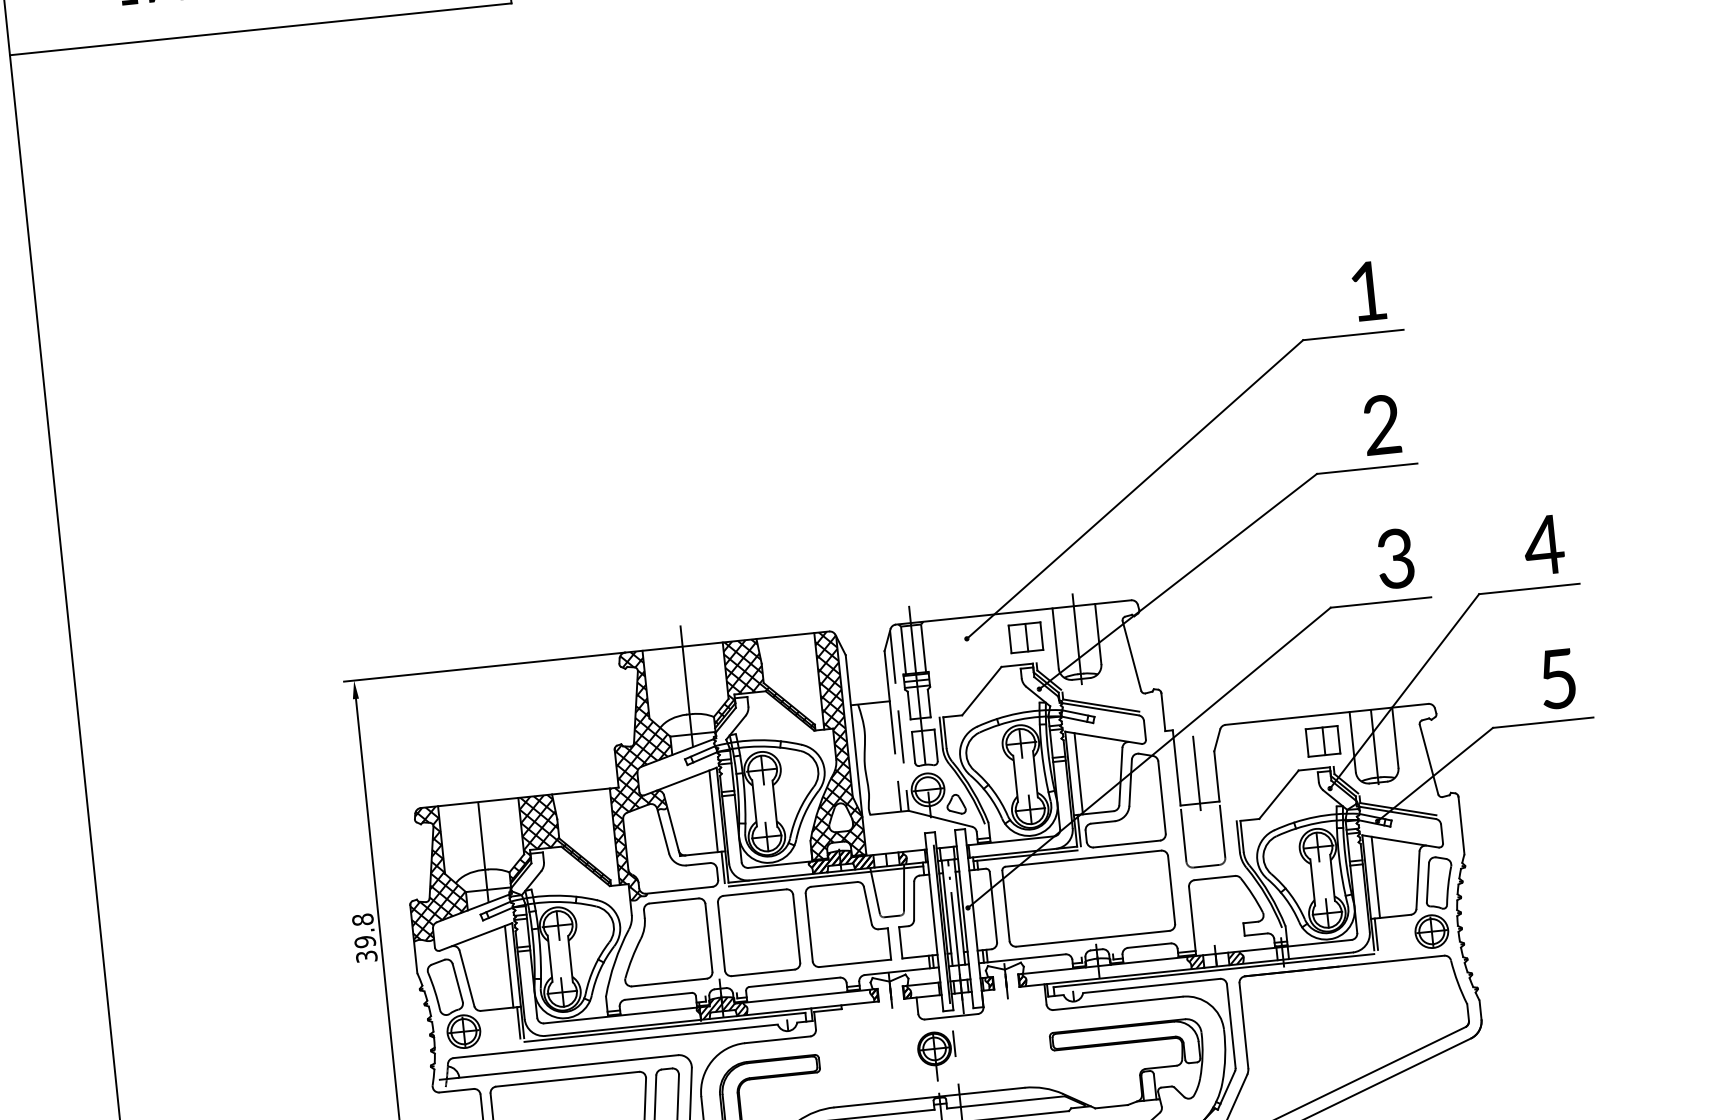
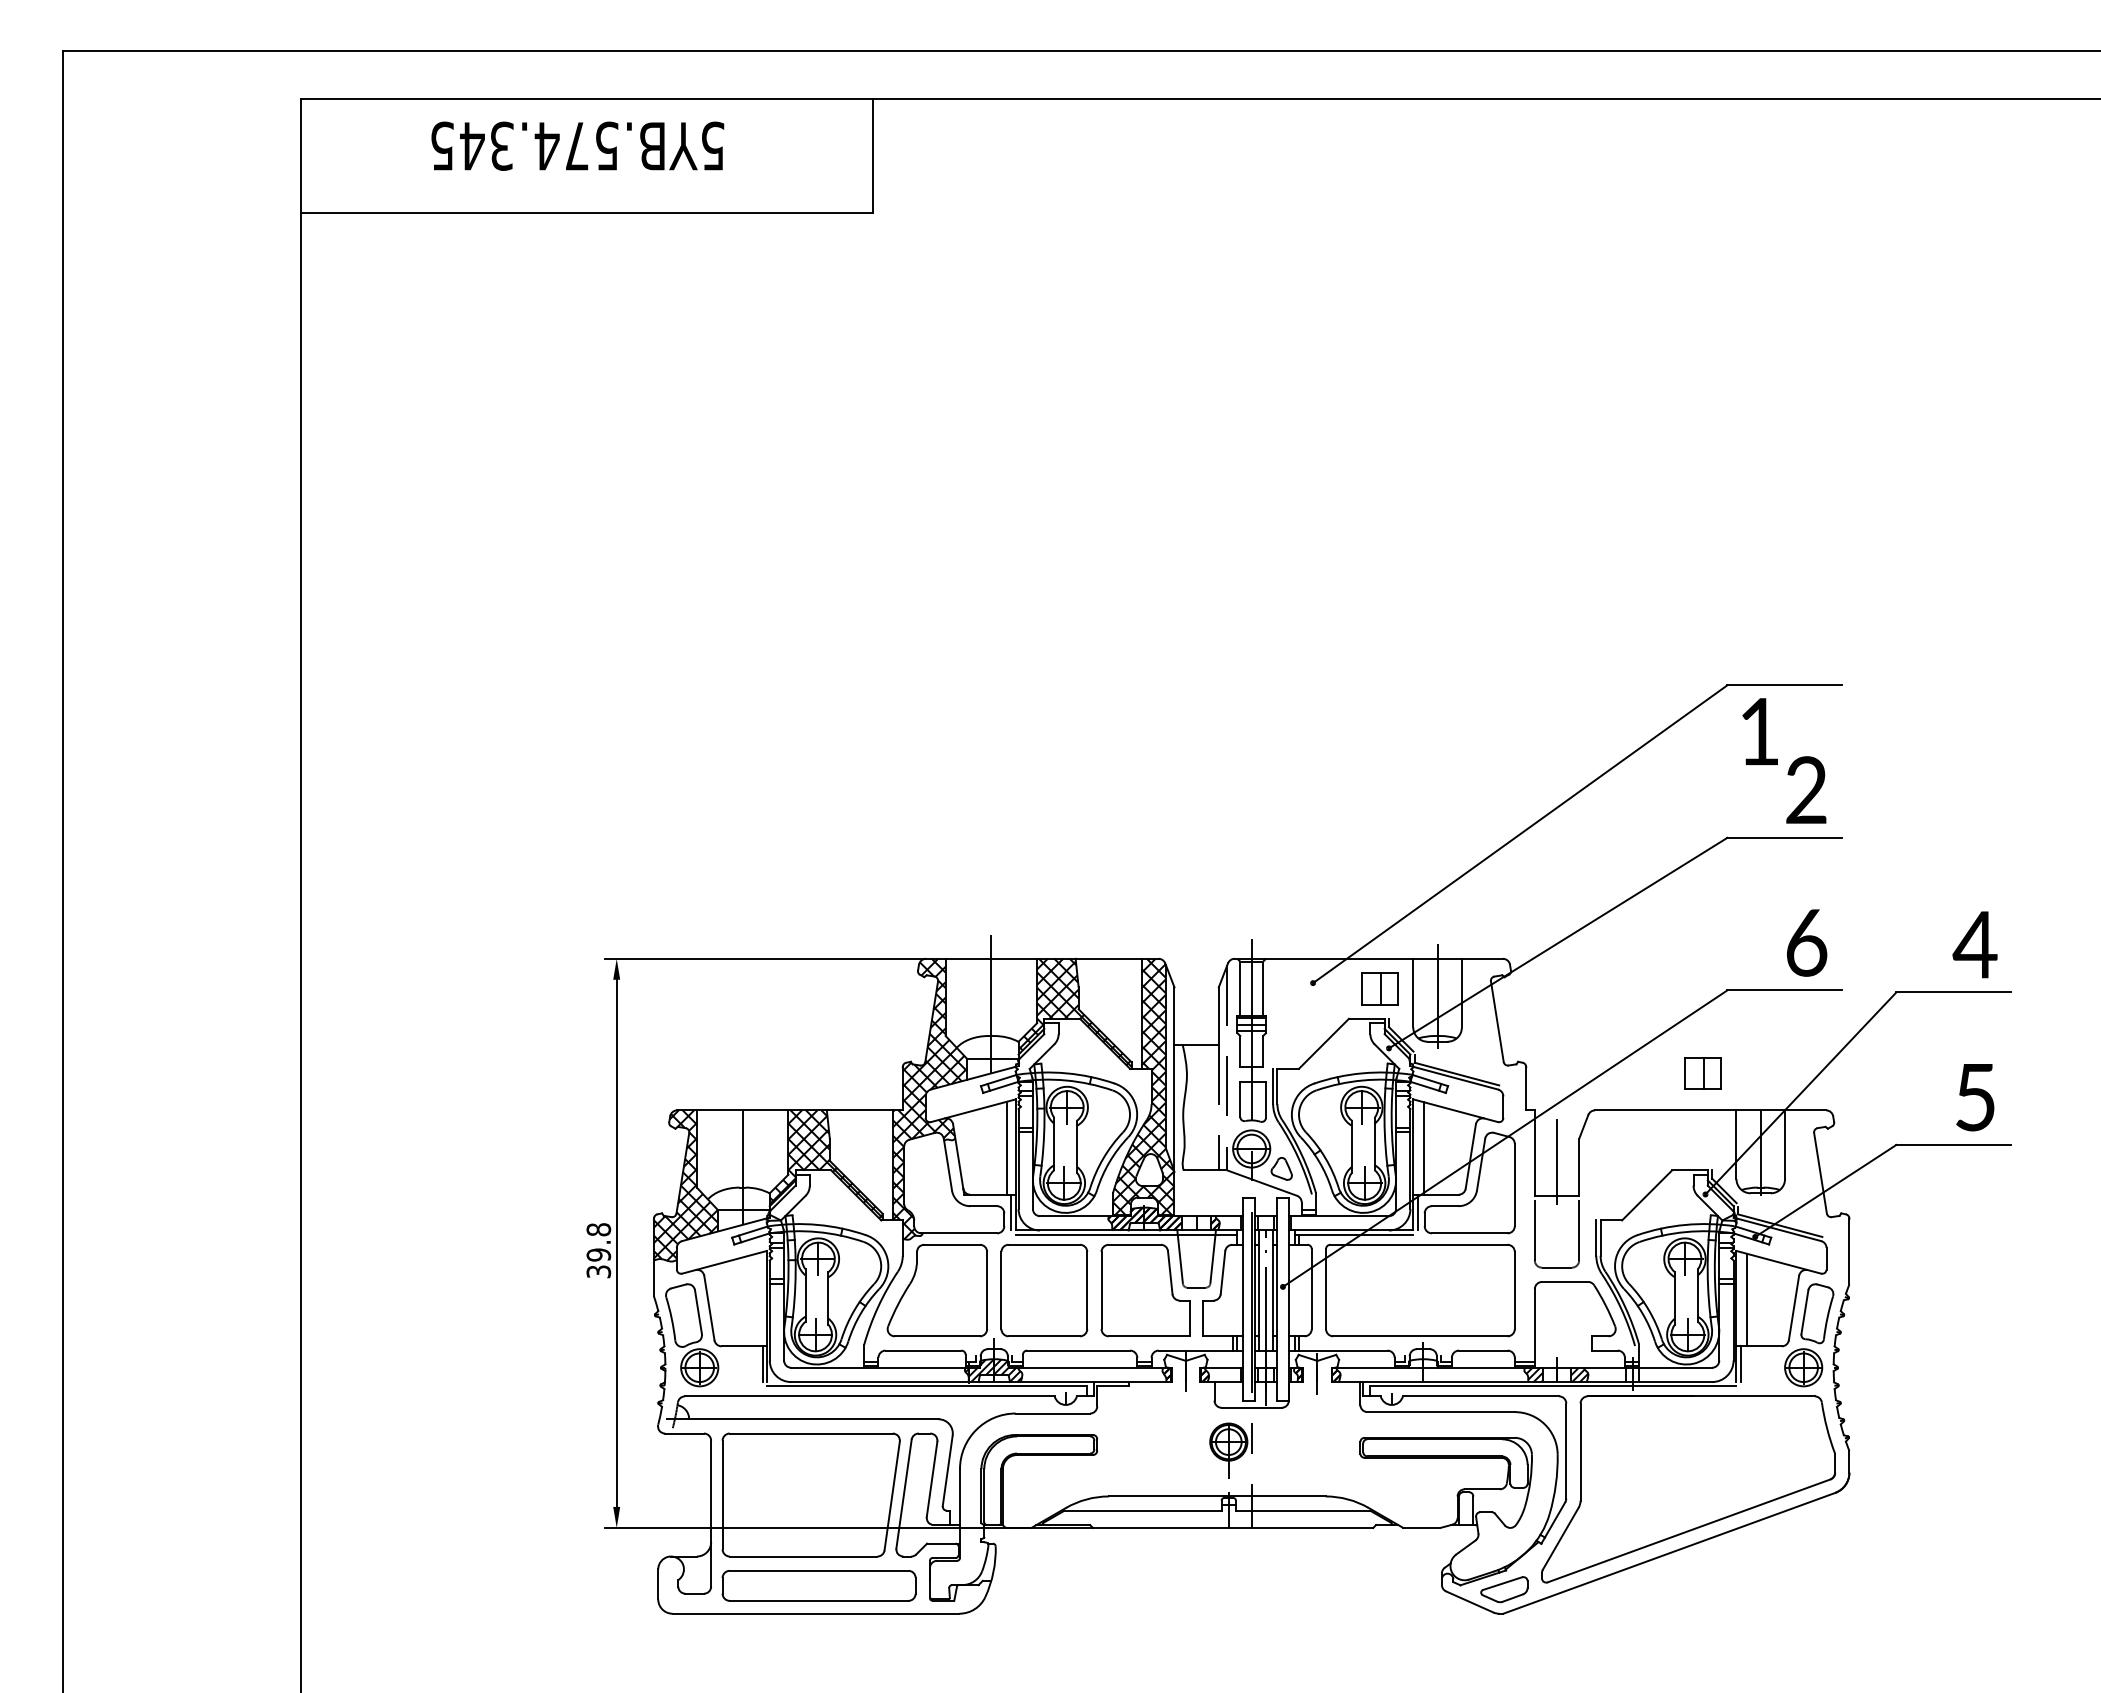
text: (1368, 291) -> (1759, 731), moved
text: (1395, 558) -> (1806, 942), 3 -> 6
part: (1322, 741) -> (1702, 1073), moved
line: (509, 966) -> (758, 1299), removed

